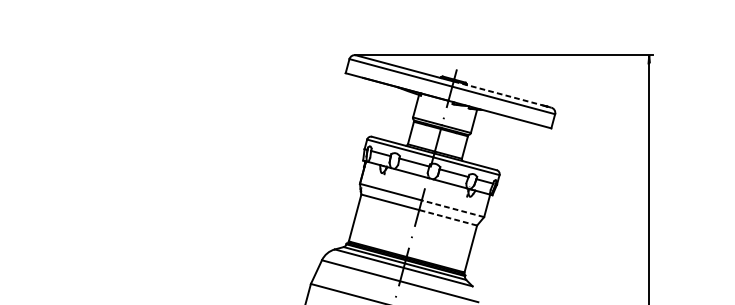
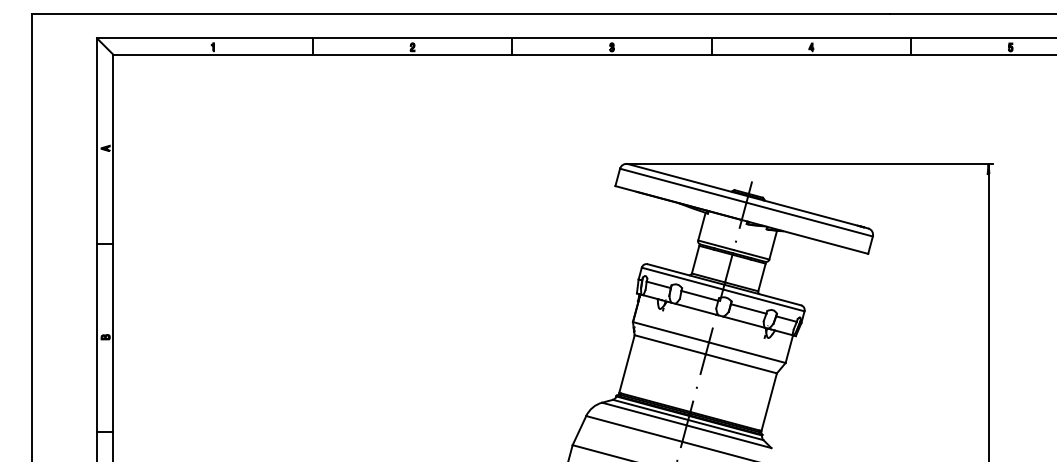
line: (502, 94) -> (808, 212), dashed -> solid
line: (453, 208) -> (747, 352), dashed -> solid
line: (448, 217) -> (741, 363), dashed -> solid

